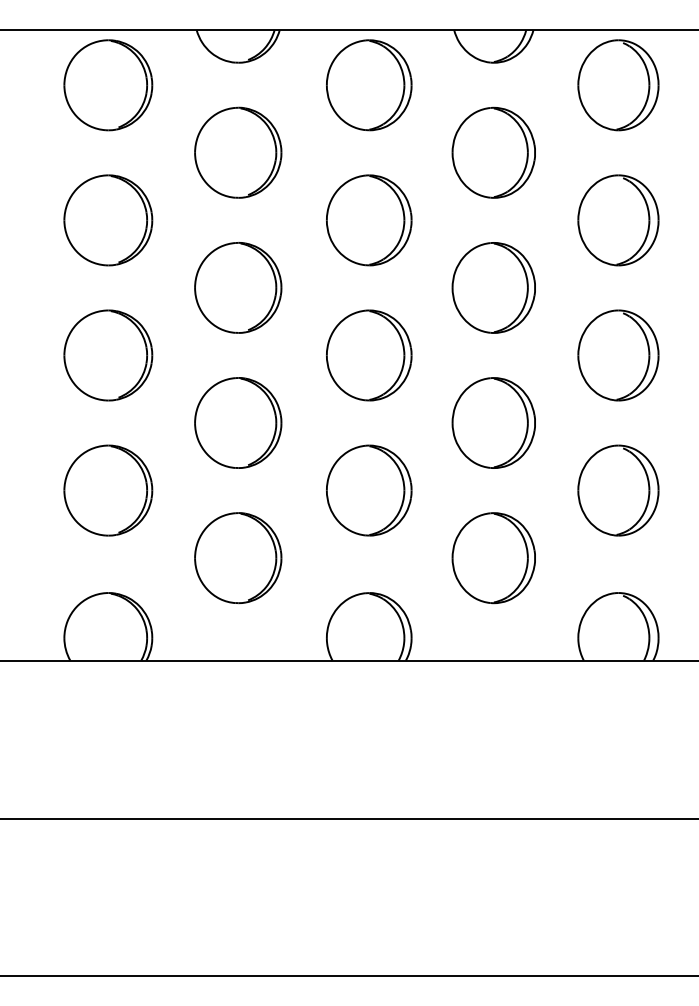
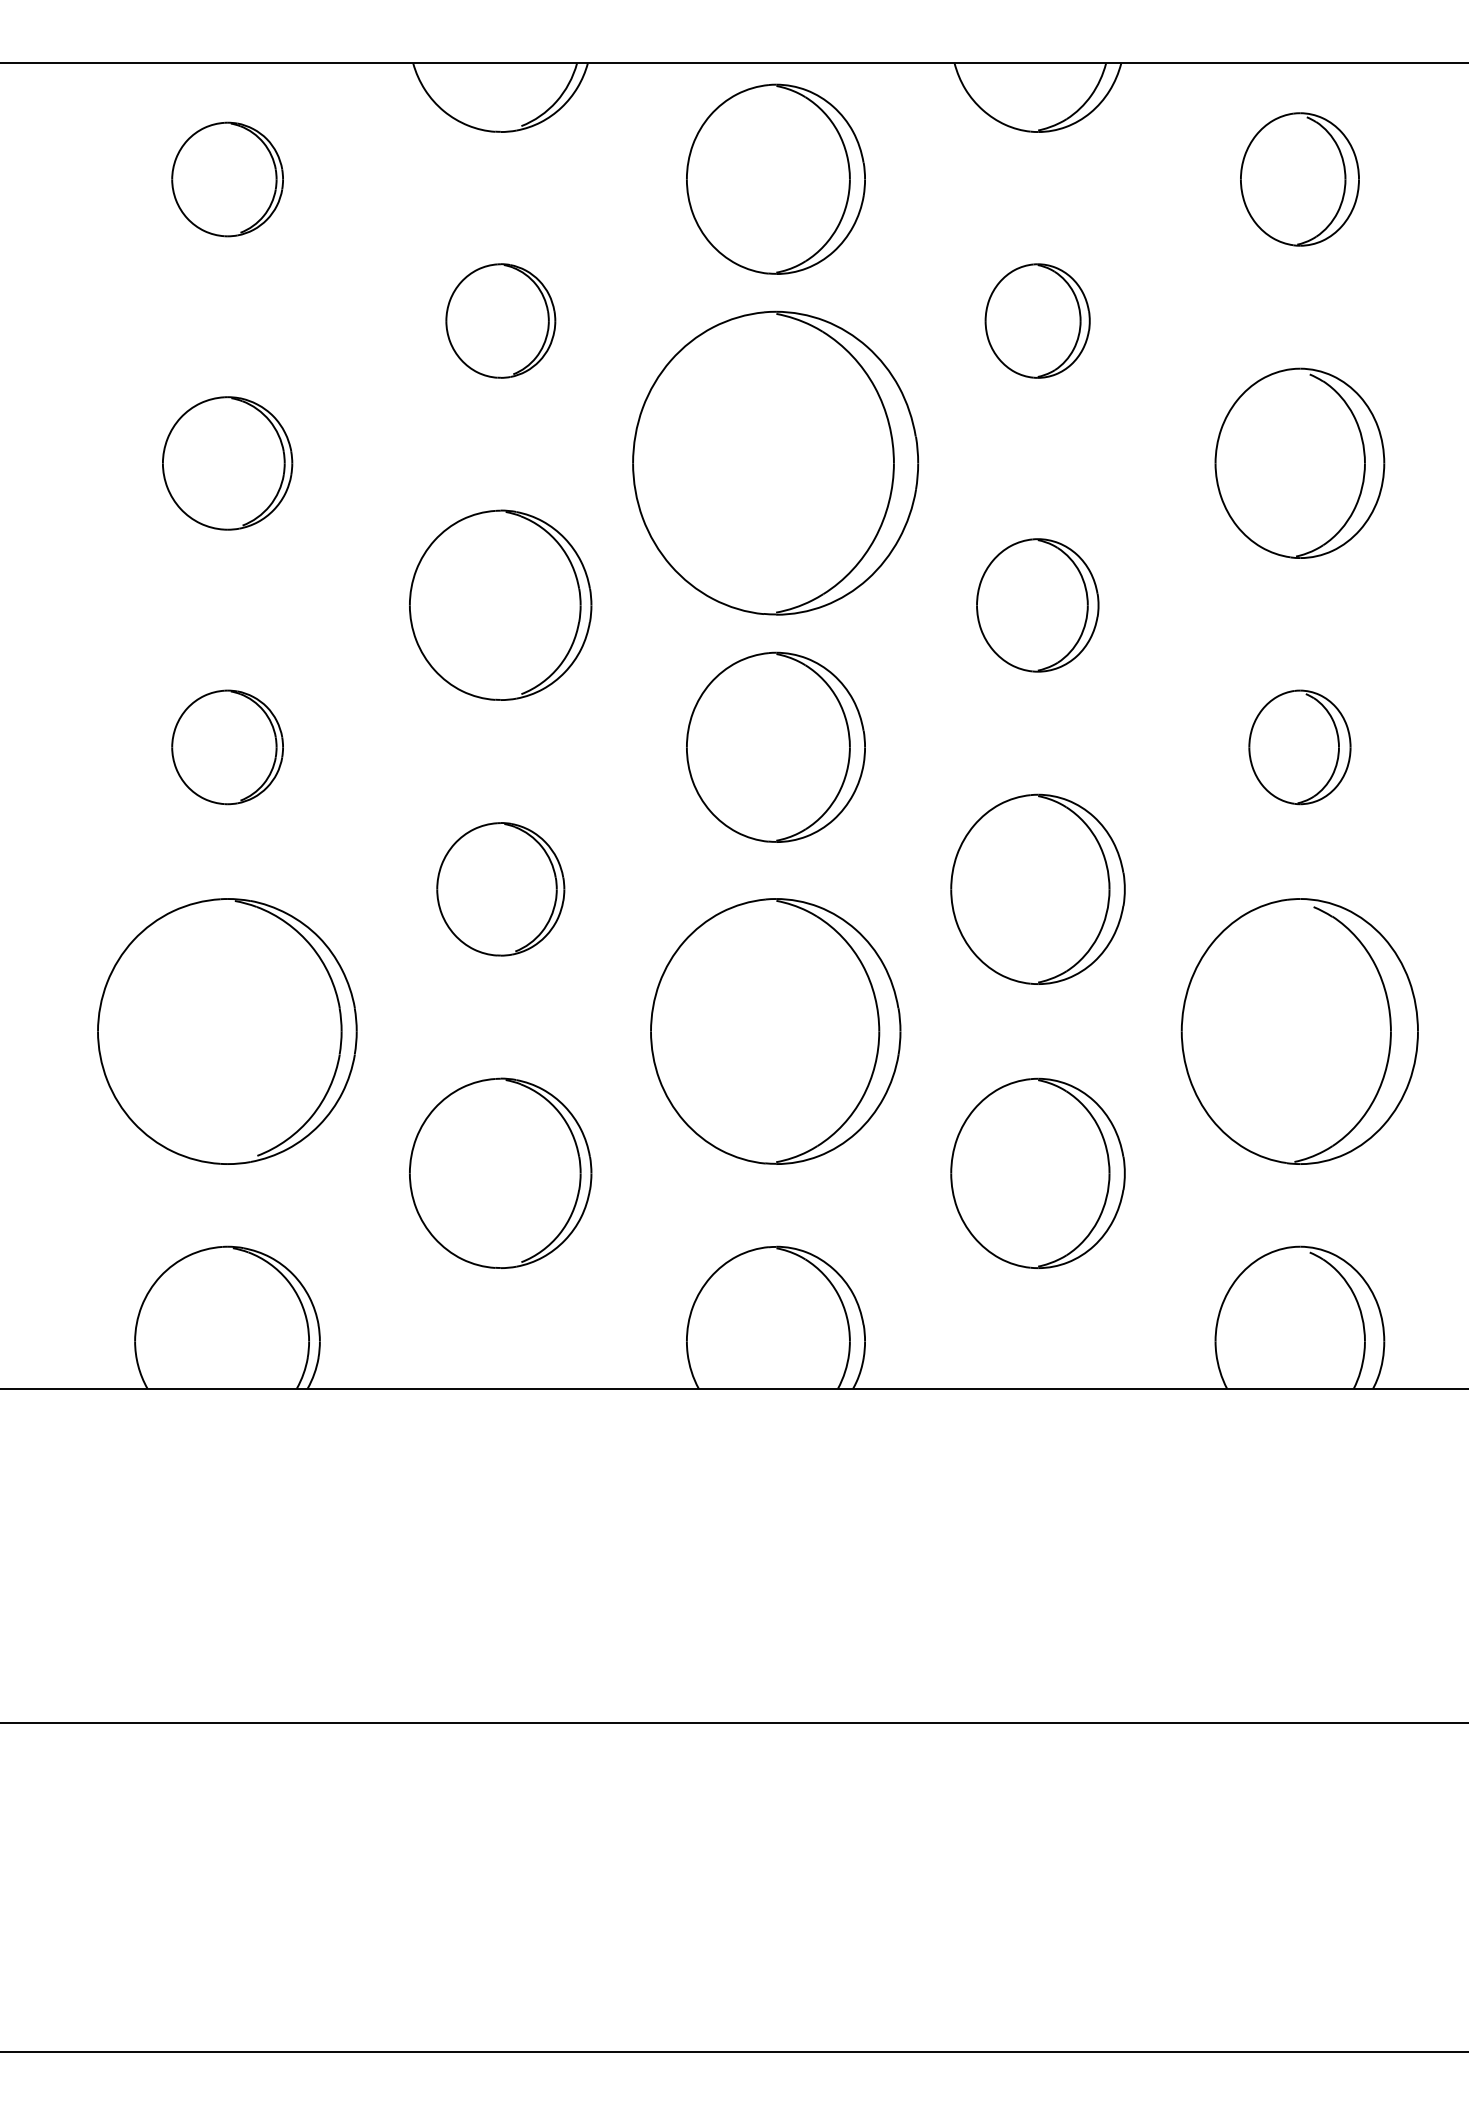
part: (108, 85) -> (227, 179), size x0.6
part: (618, 85) -> (1300, 179), size x0.7
part: (238, 152) -> (501, 320), size x0.6
part: (493, 152) -> (1037, 320), size x0.6
part: (108, 220) -> (227, 463), size x0.7
part: (369, 220) -> (776, 463), size x1.6
part: (493, 287) -> (1037, 604), size x0.7
part: (108, 355) -> (227, 747), size x0.6
part: (618, 355) -> (1300, 747), size x0.6
part: (238, 422) -> (501, 888), size x0.7
part: (108, 490) -> (227, 1031), size x1.4
part: (369, 490) -> (776, 1031), size x1.4
part: (618, 490) -> (1300, 1031), size x1.4

